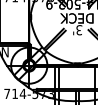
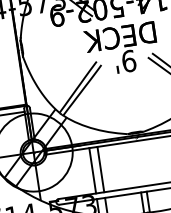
text: (79, 30) -> (129, 61), 3' -> 9'

